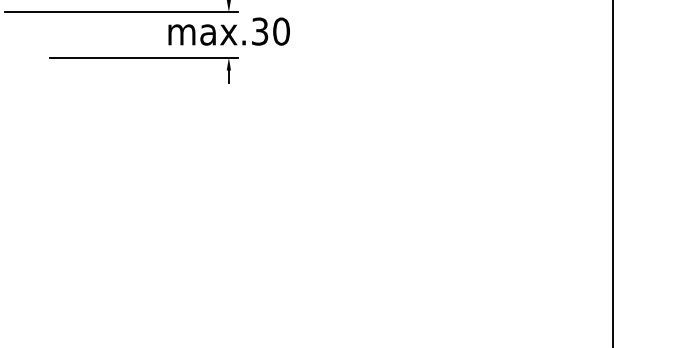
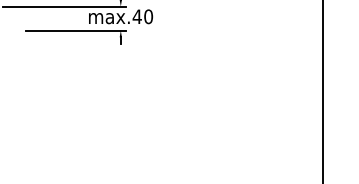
text: (258, 31) -> (136, 16), max.30 -> max.40

